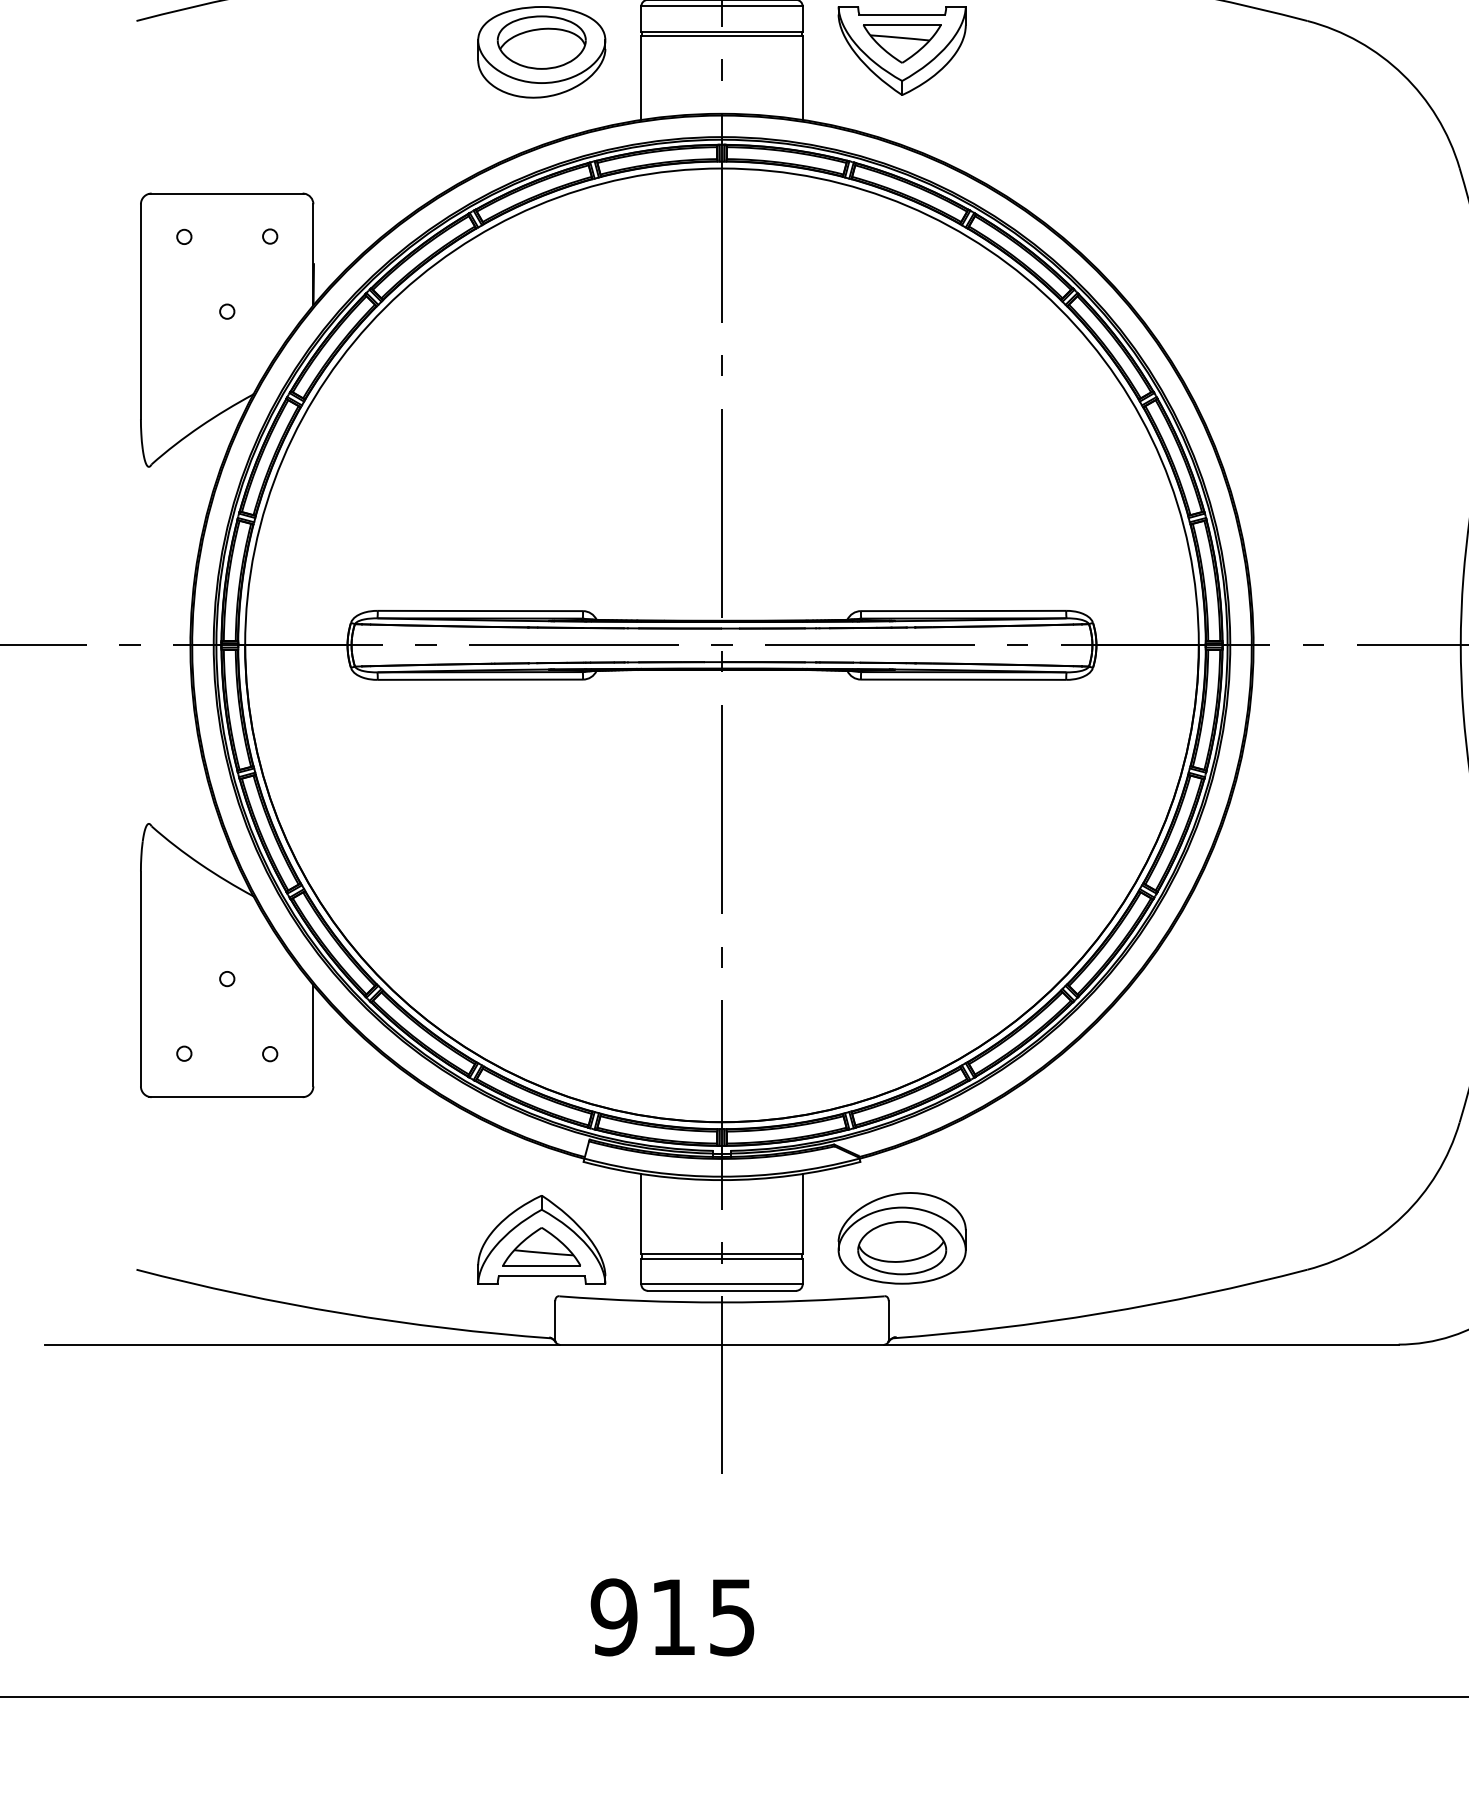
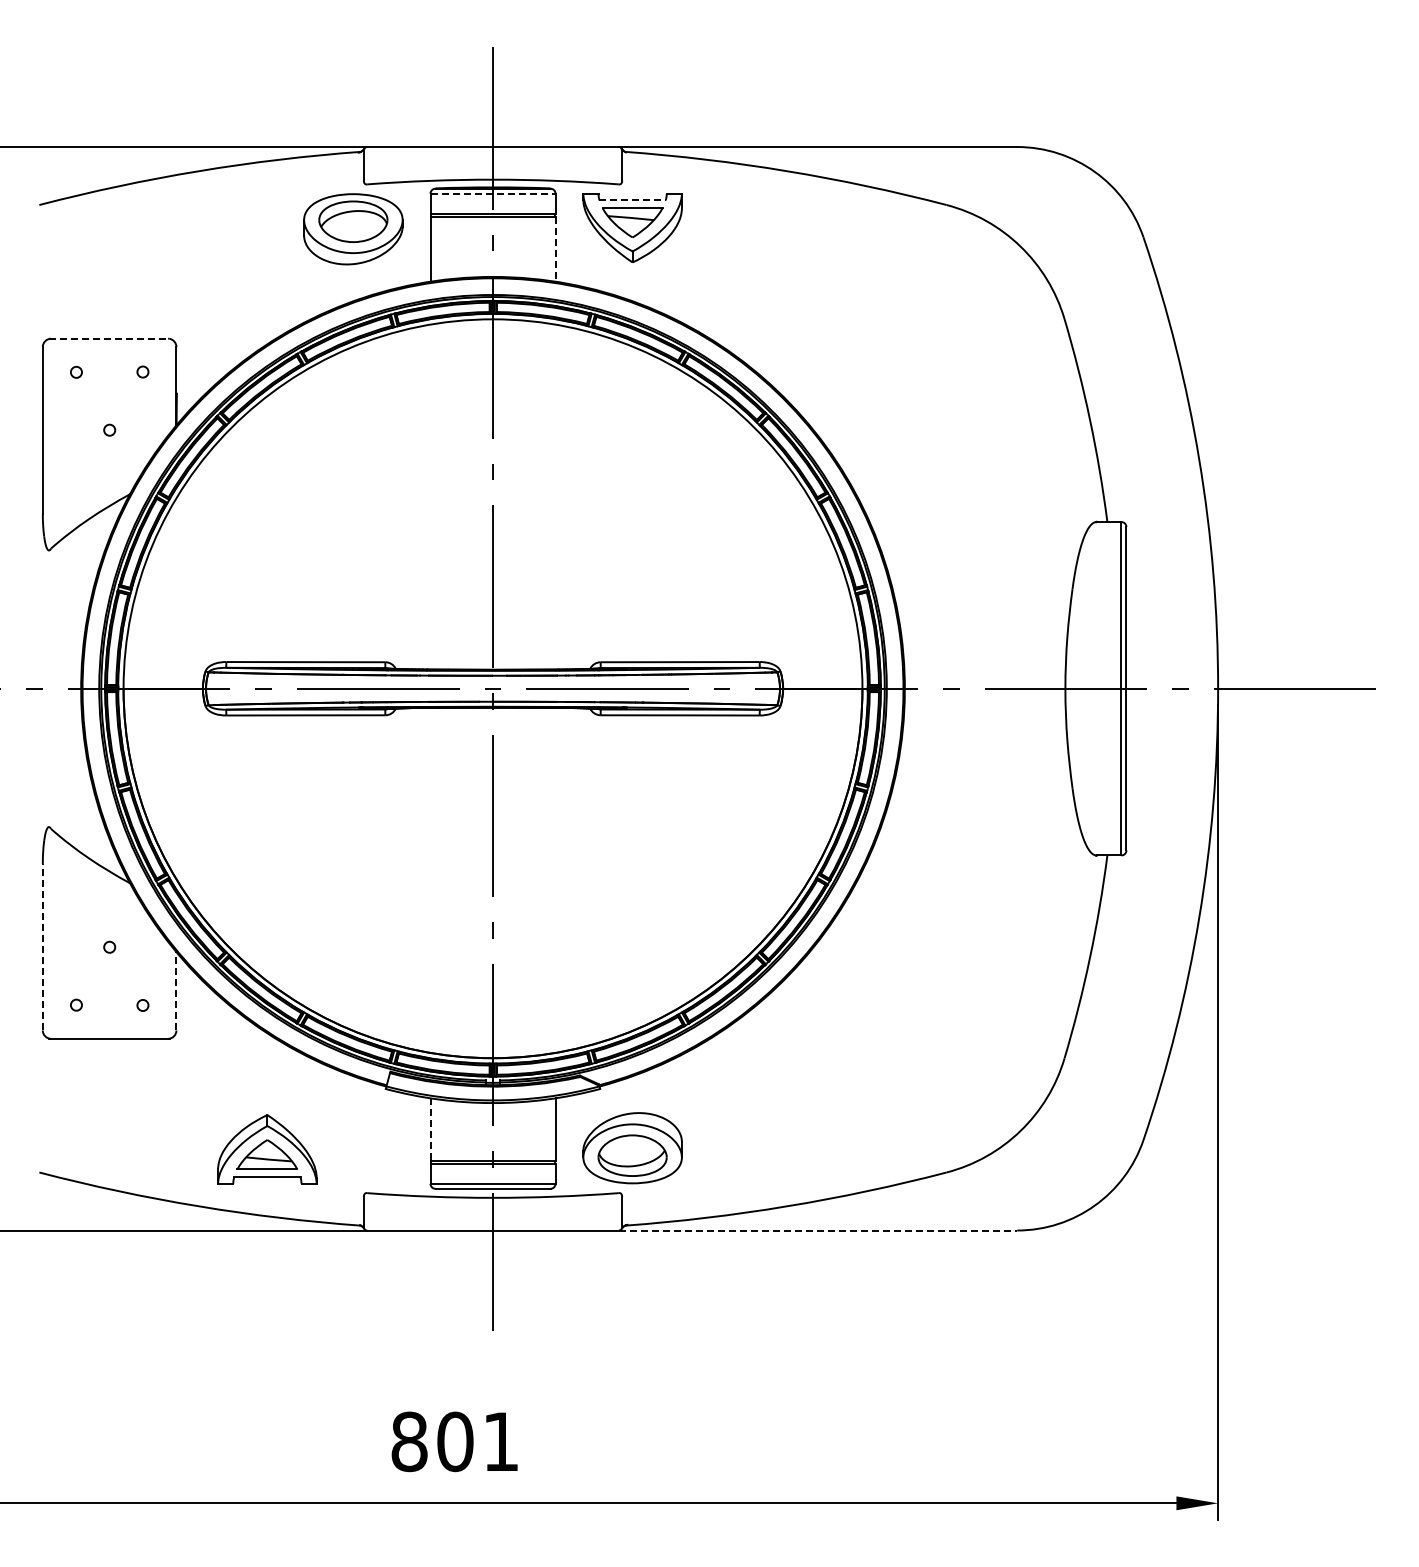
line: (722, 6) -> (493, 193), solid -> dashed
line: (903, 15) -> (633, 200), solid -> dashed
line: (802, 78) -> (555, 249), solid -> dashed
line: (226, 193) -> (109, 338), solid -> dashed
line: (140, 978) -> (42, 946), solid -> dashed
line: (313, 1034) -> (176, 990), solid -> dashed
line: (641, 1214) -> (430, 1129), solid -> dashed
part: (541, 1240) -> (267, 1149), moved
line: (1142, 1344) -> (818, 1230), solid -> dashed
text: (672, 1616) -> (454, 1441), 915 -> 801

